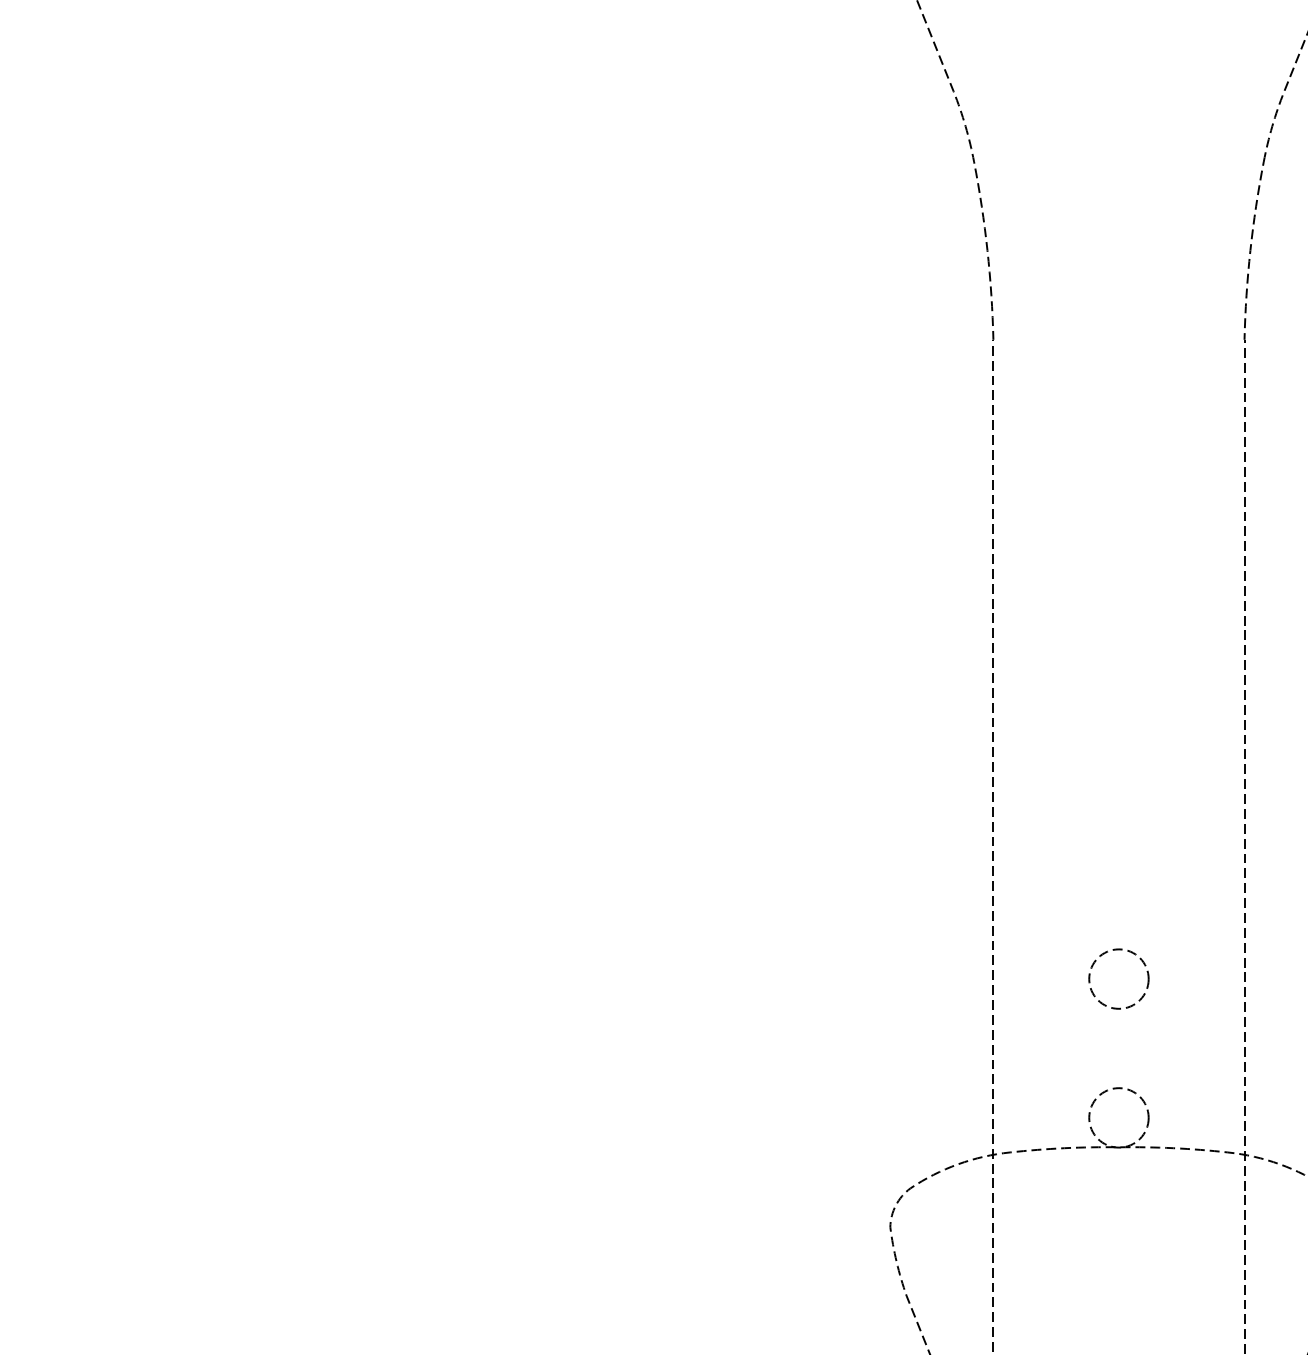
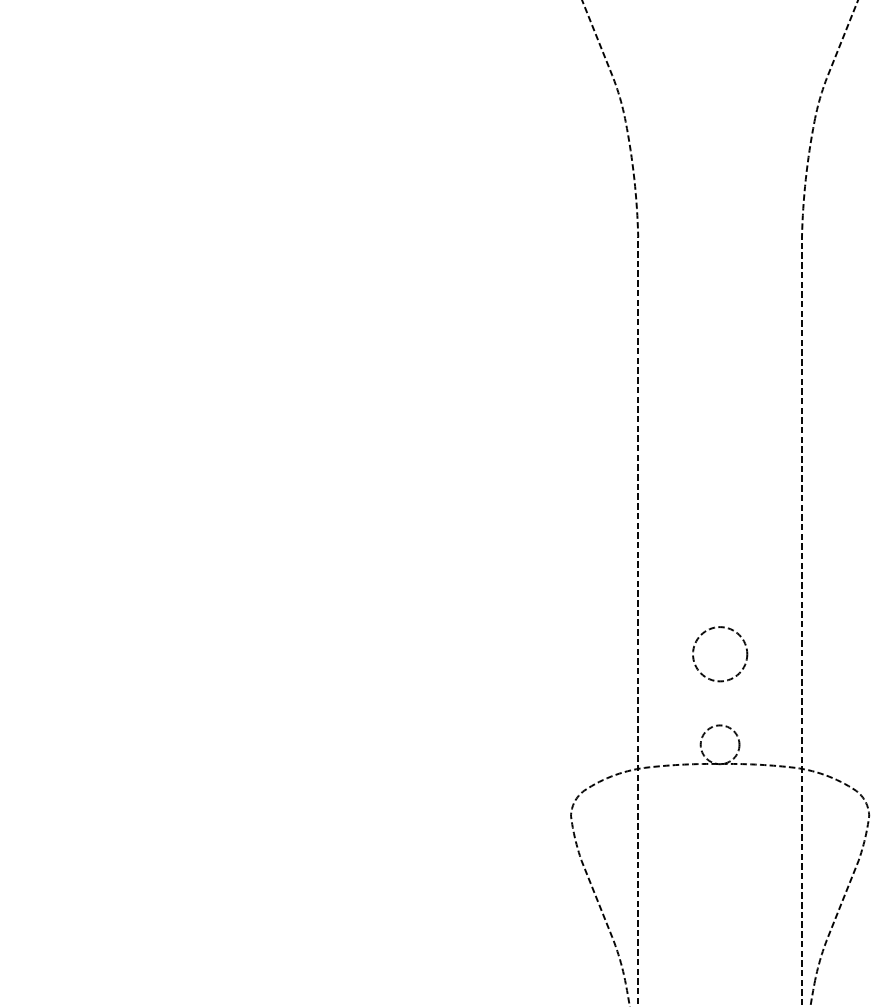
circle: (1118, 979) -> (719, 654), size x1.4

